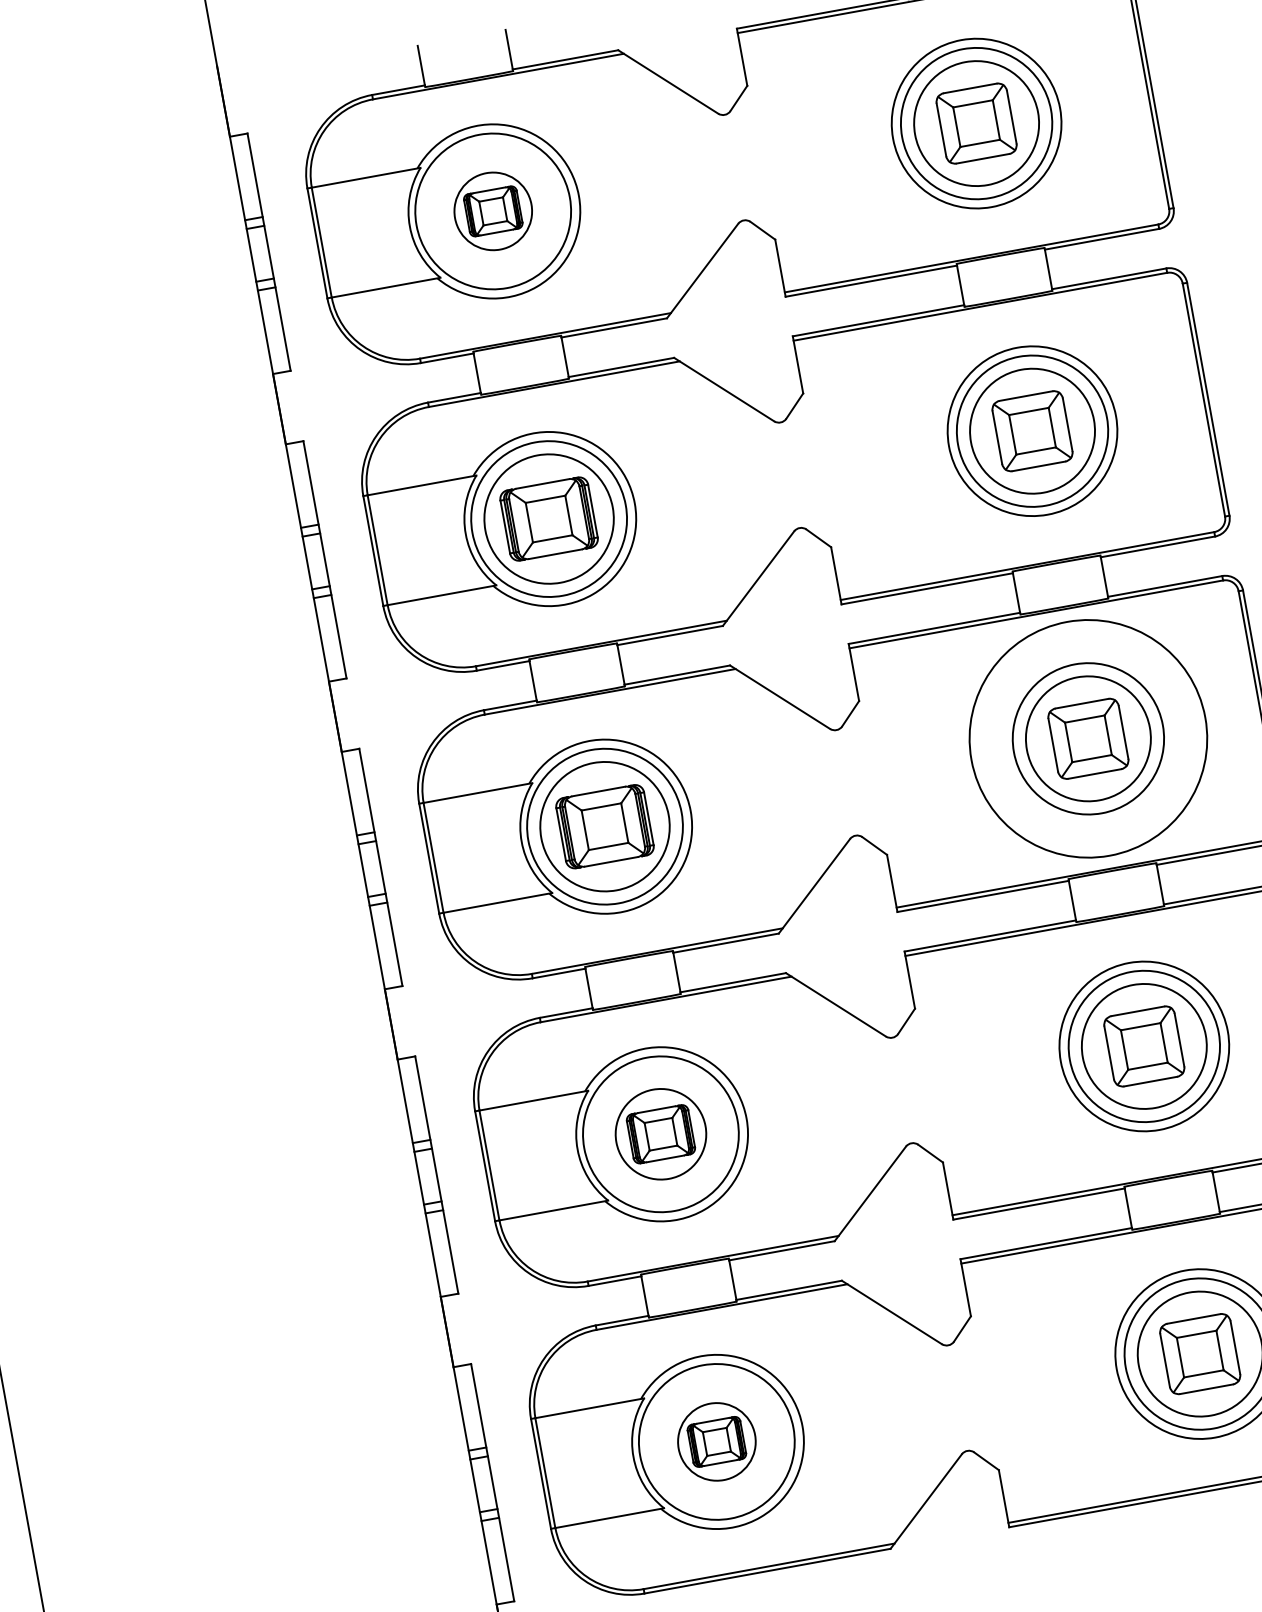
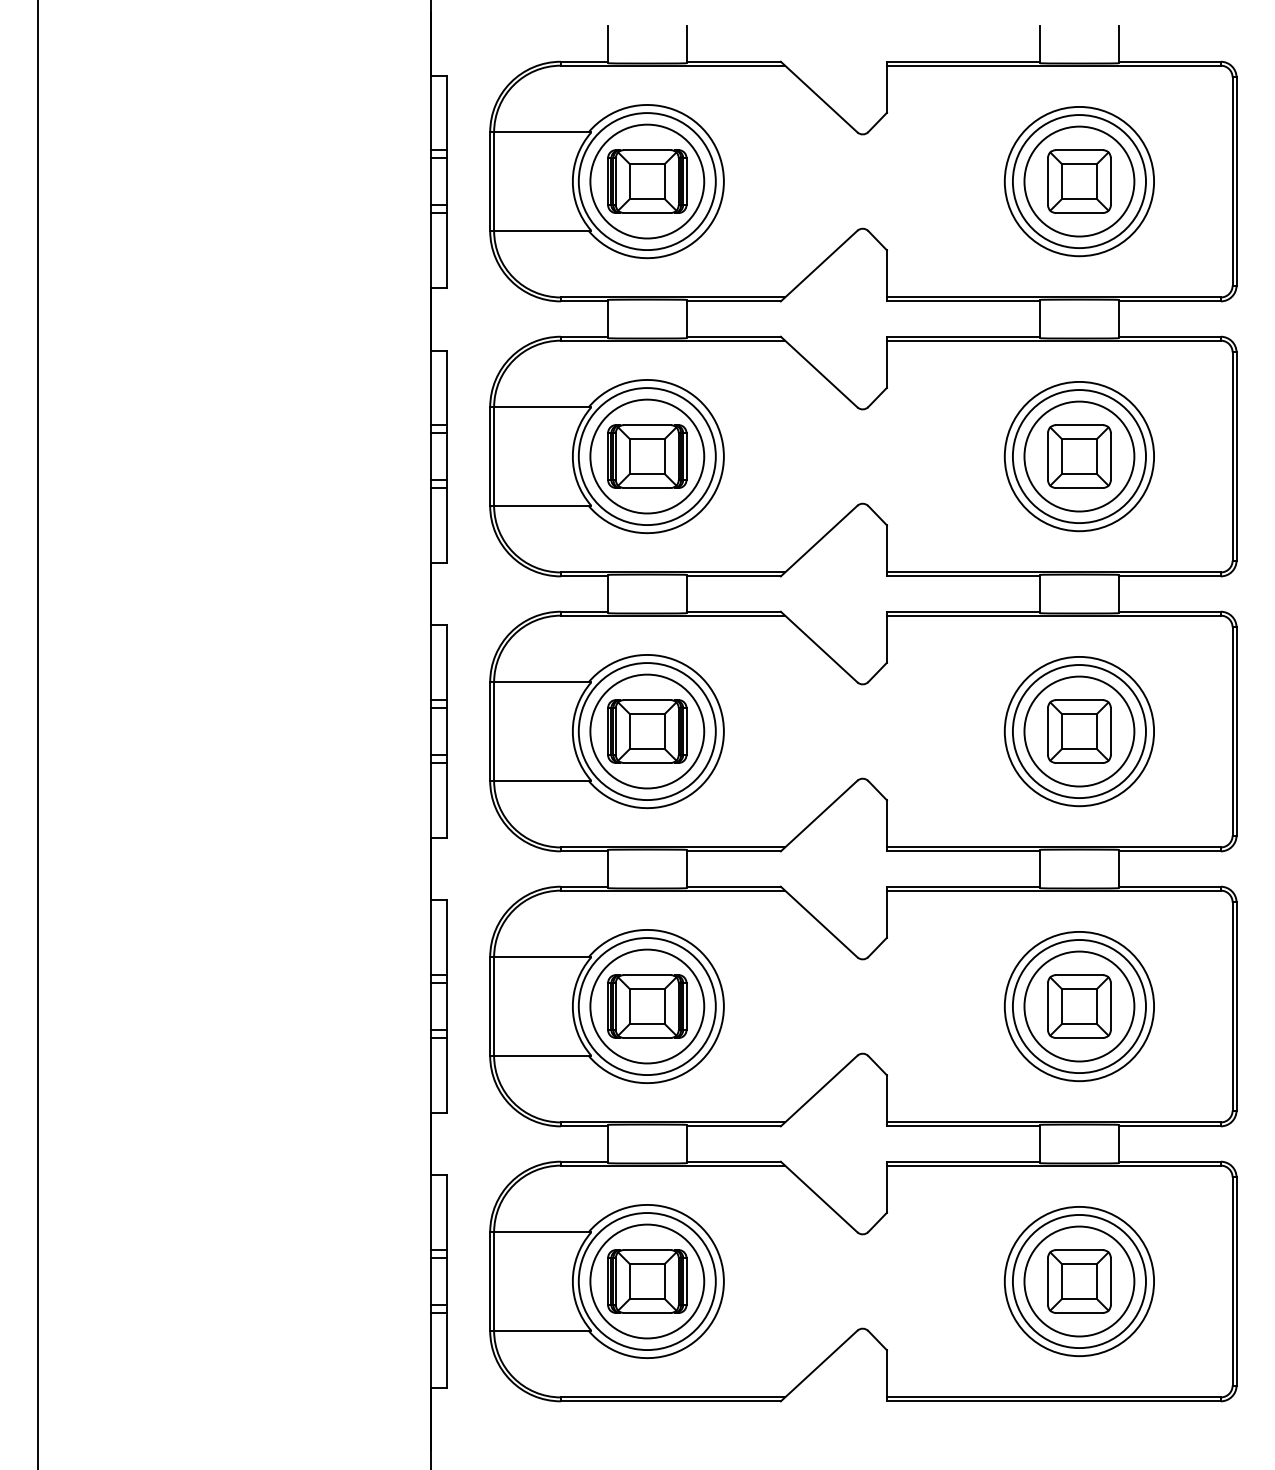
part: (493, 211) -> (647, 181), size x1.67
circle: (1088, 738) -> (1079, 731), size x0.71
part: (661, 1134) -> (647, 1006), size x1.43
part: (717, 1441) -> (647, 1281), size x1.67

